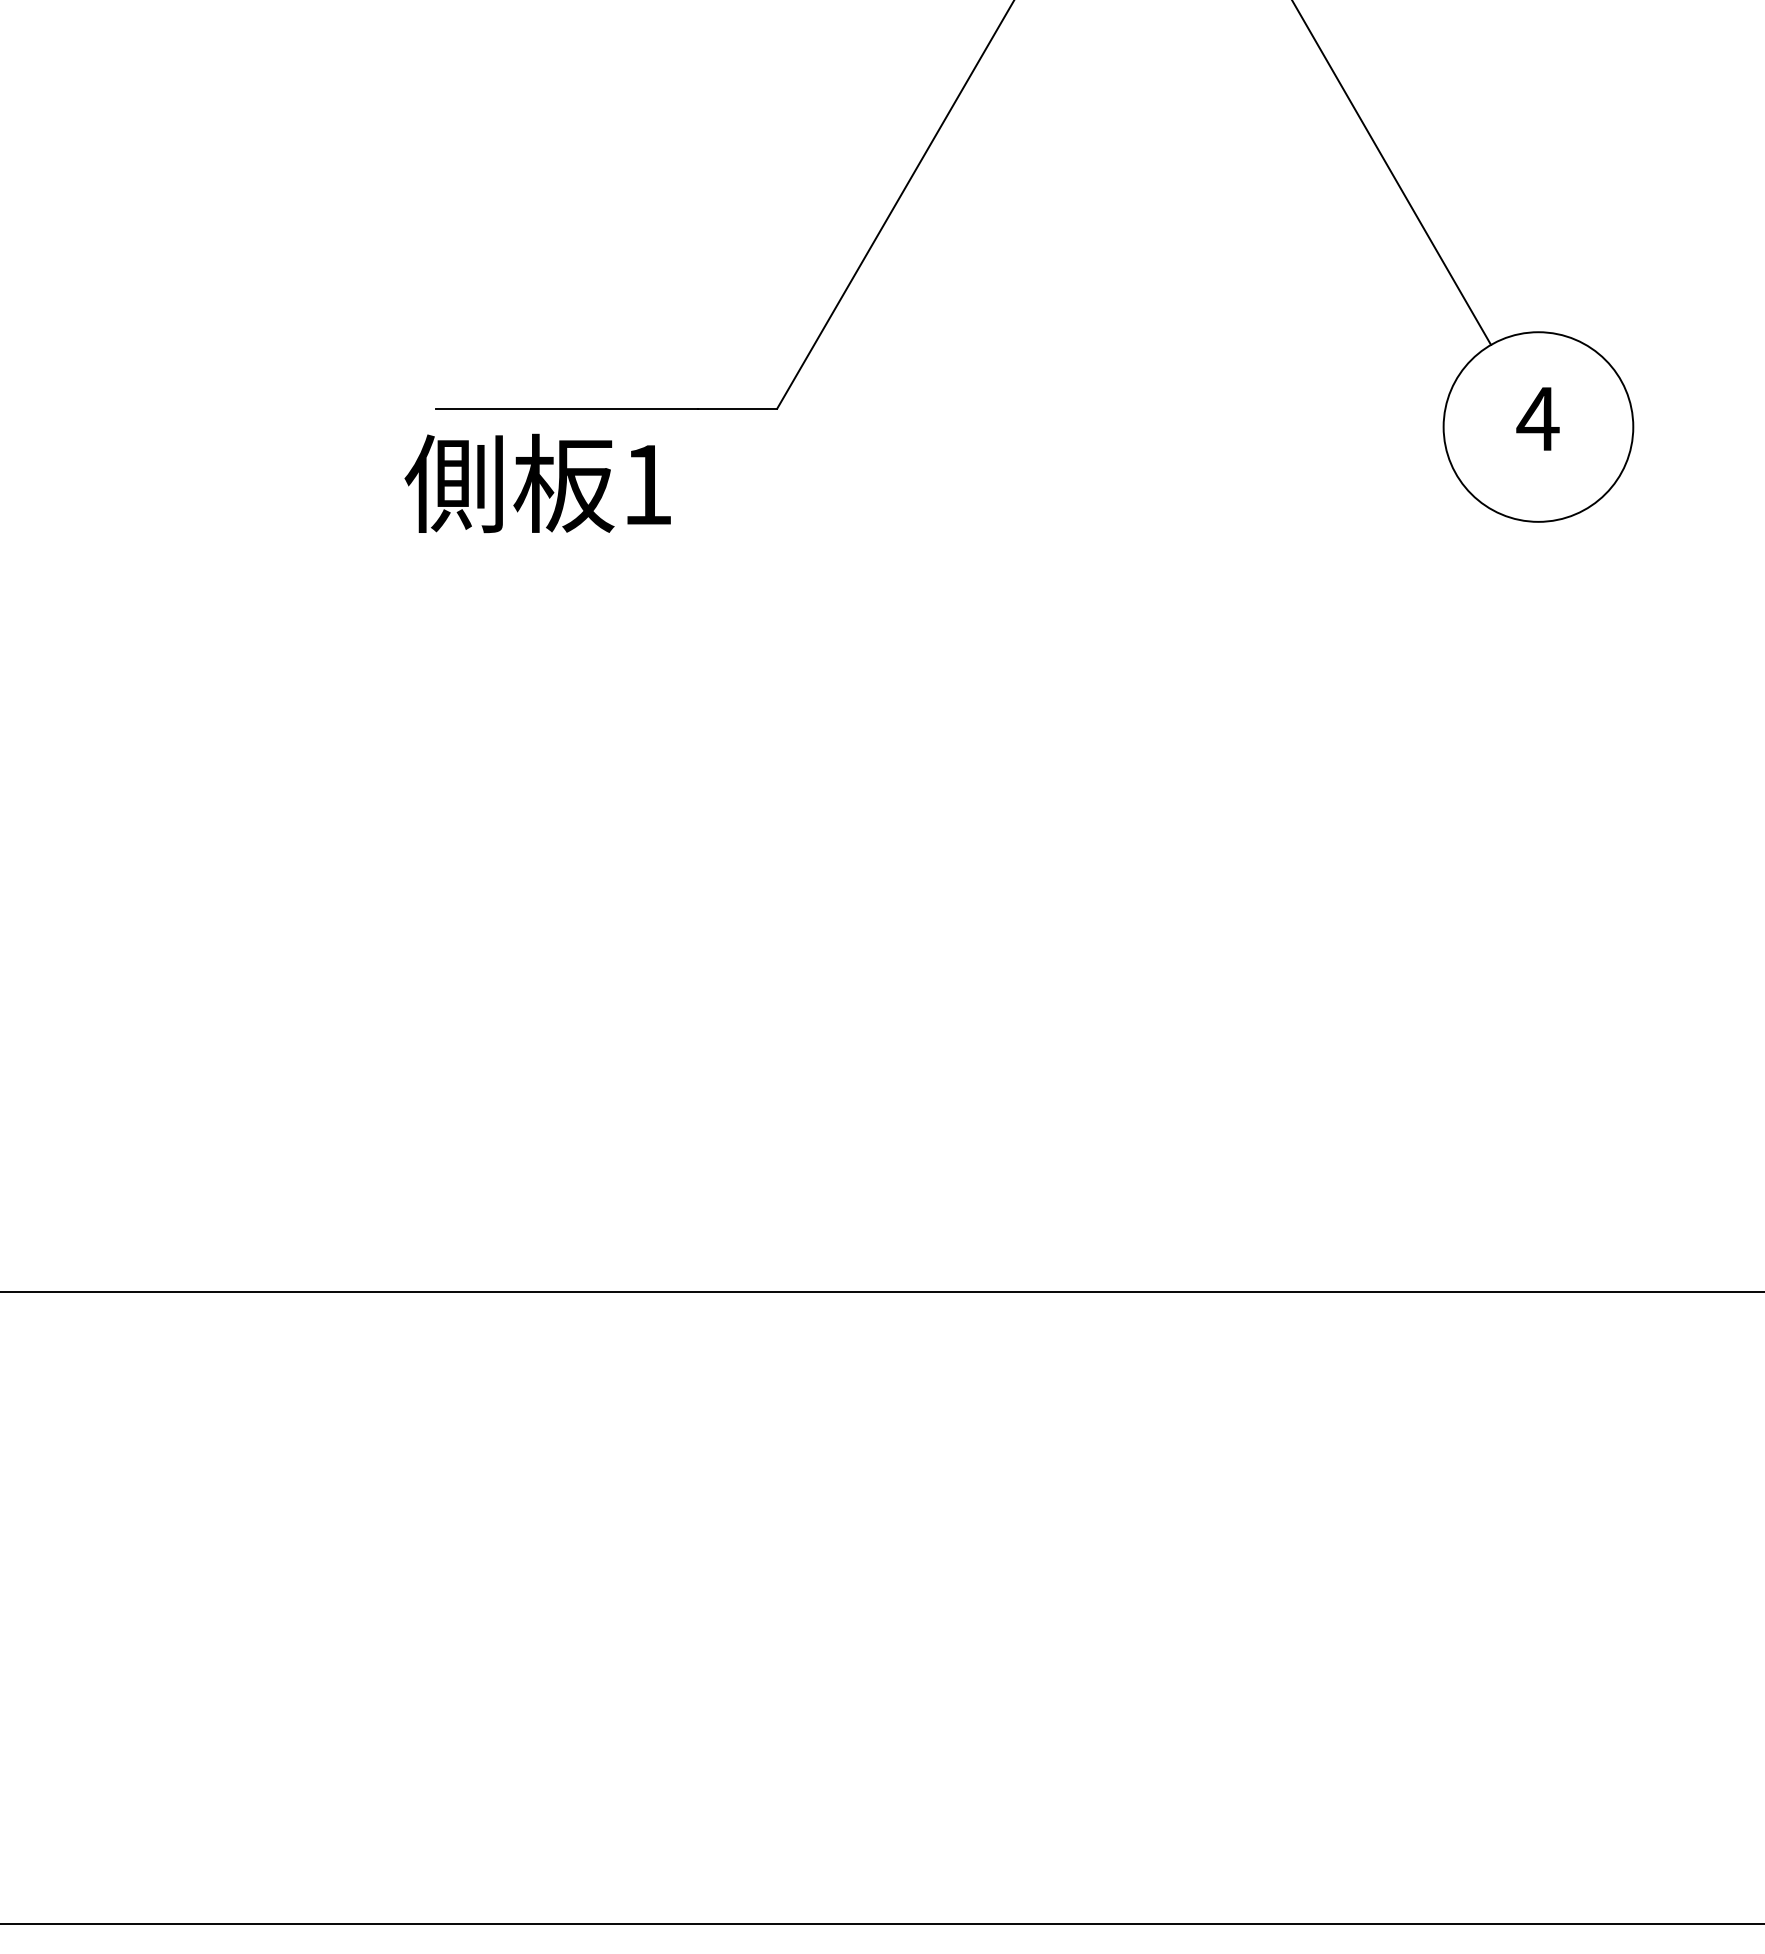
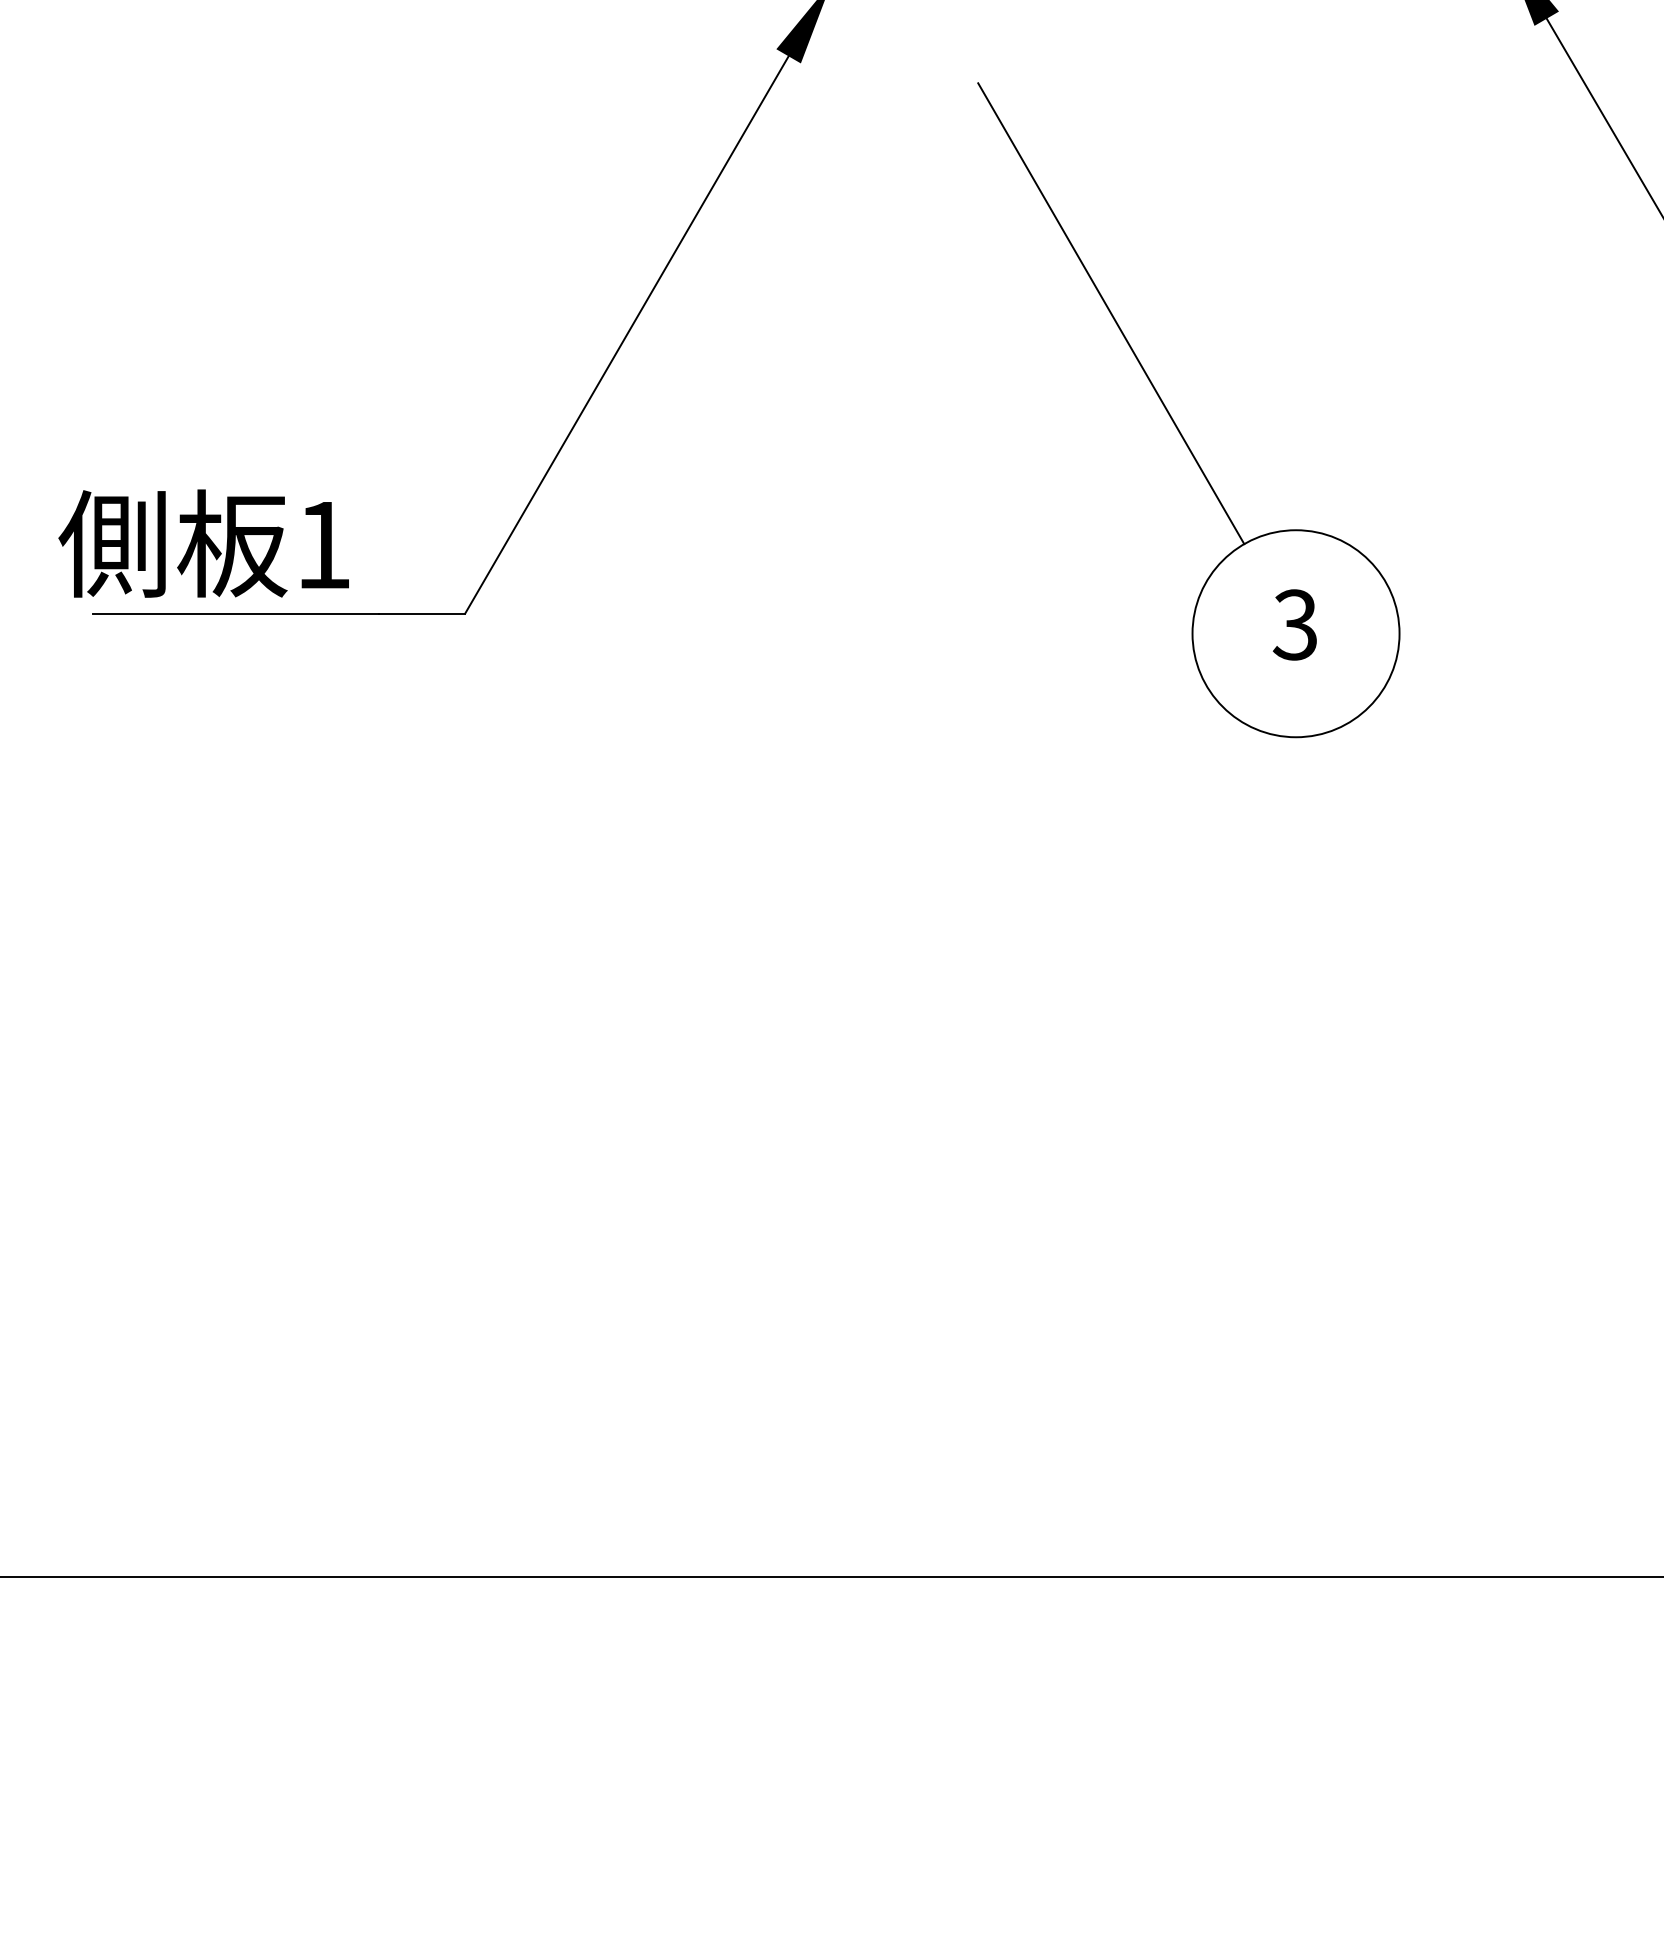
text: (1537, 418) -> (1294, 624), 4 -> 3
text: (537, 483) -> (203, 543), moved

